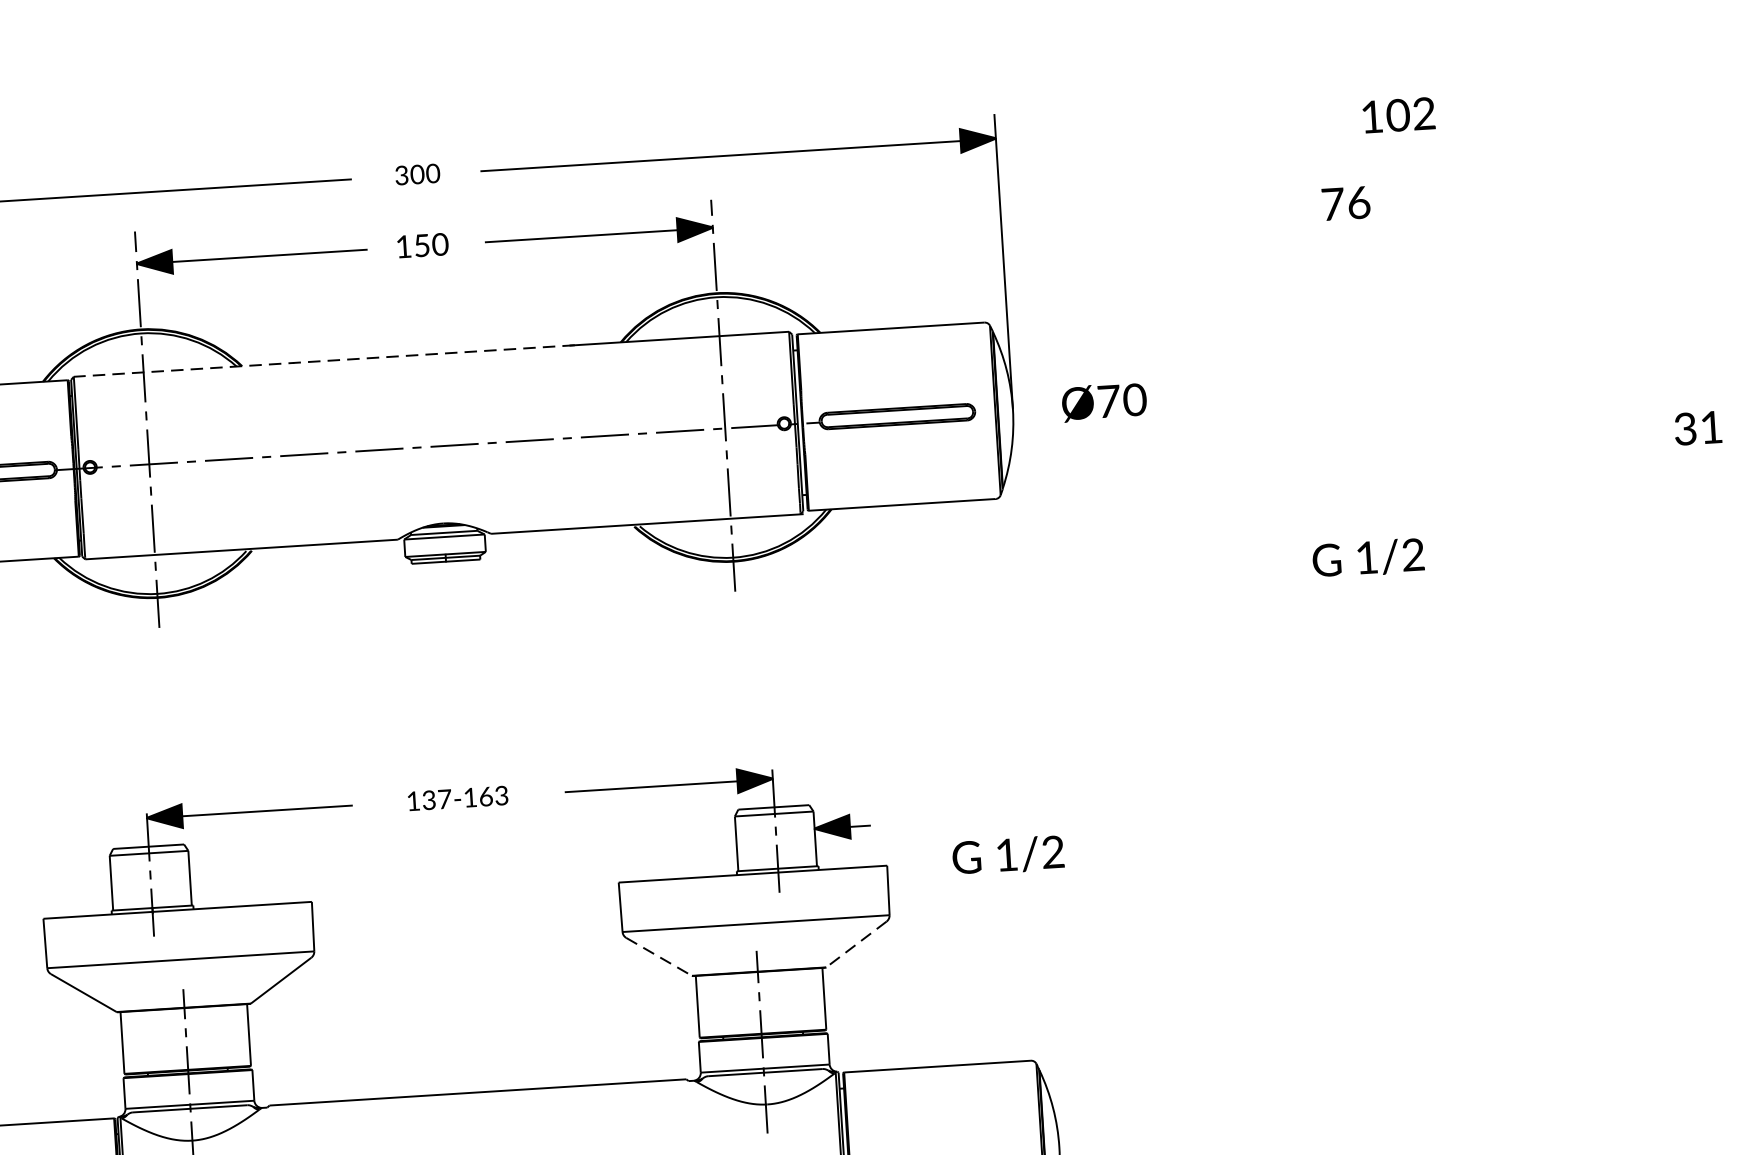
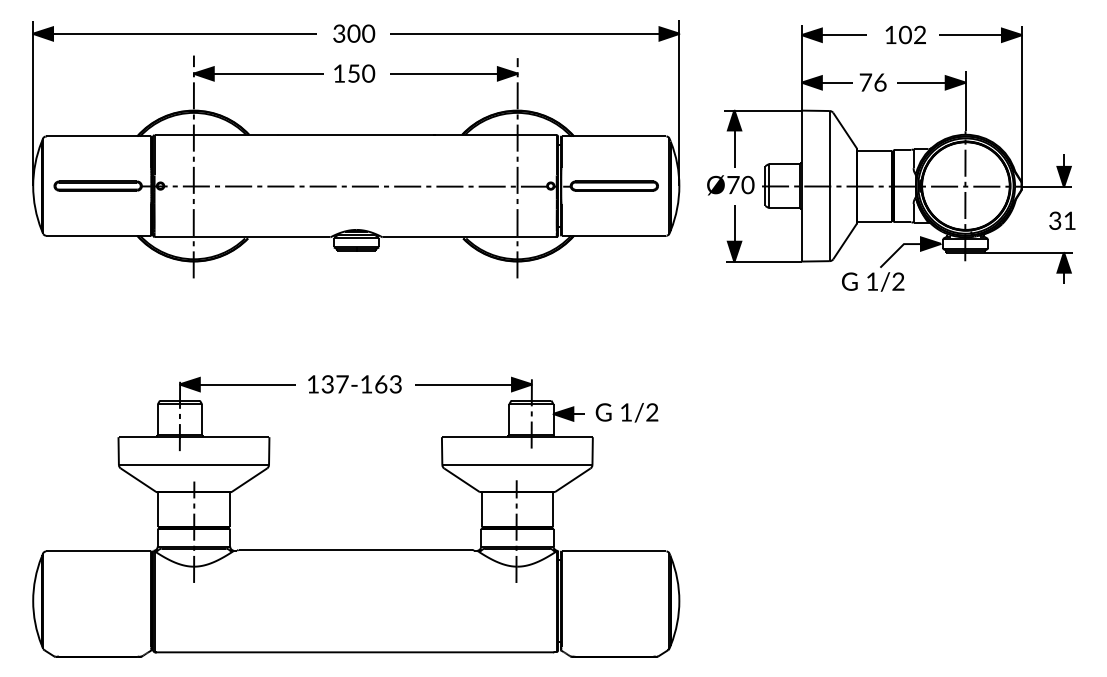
part: (418, 174) -> (354, 33), size x1.67
part: (422, 245) -> (354, 73), size x1.43
part: (1399, 328) -> (898, 154), added
line: (324, 360) -> (295, 134), dashed -> solid
part: (457, 798) -> (354, 384), size x1.67
part: (1007, 855) -> (626, 412), moved
line: (855, 944) -> (572, 480), dashed -> solid
line: (660, 957) -> (462, 480), dashed -> solid

